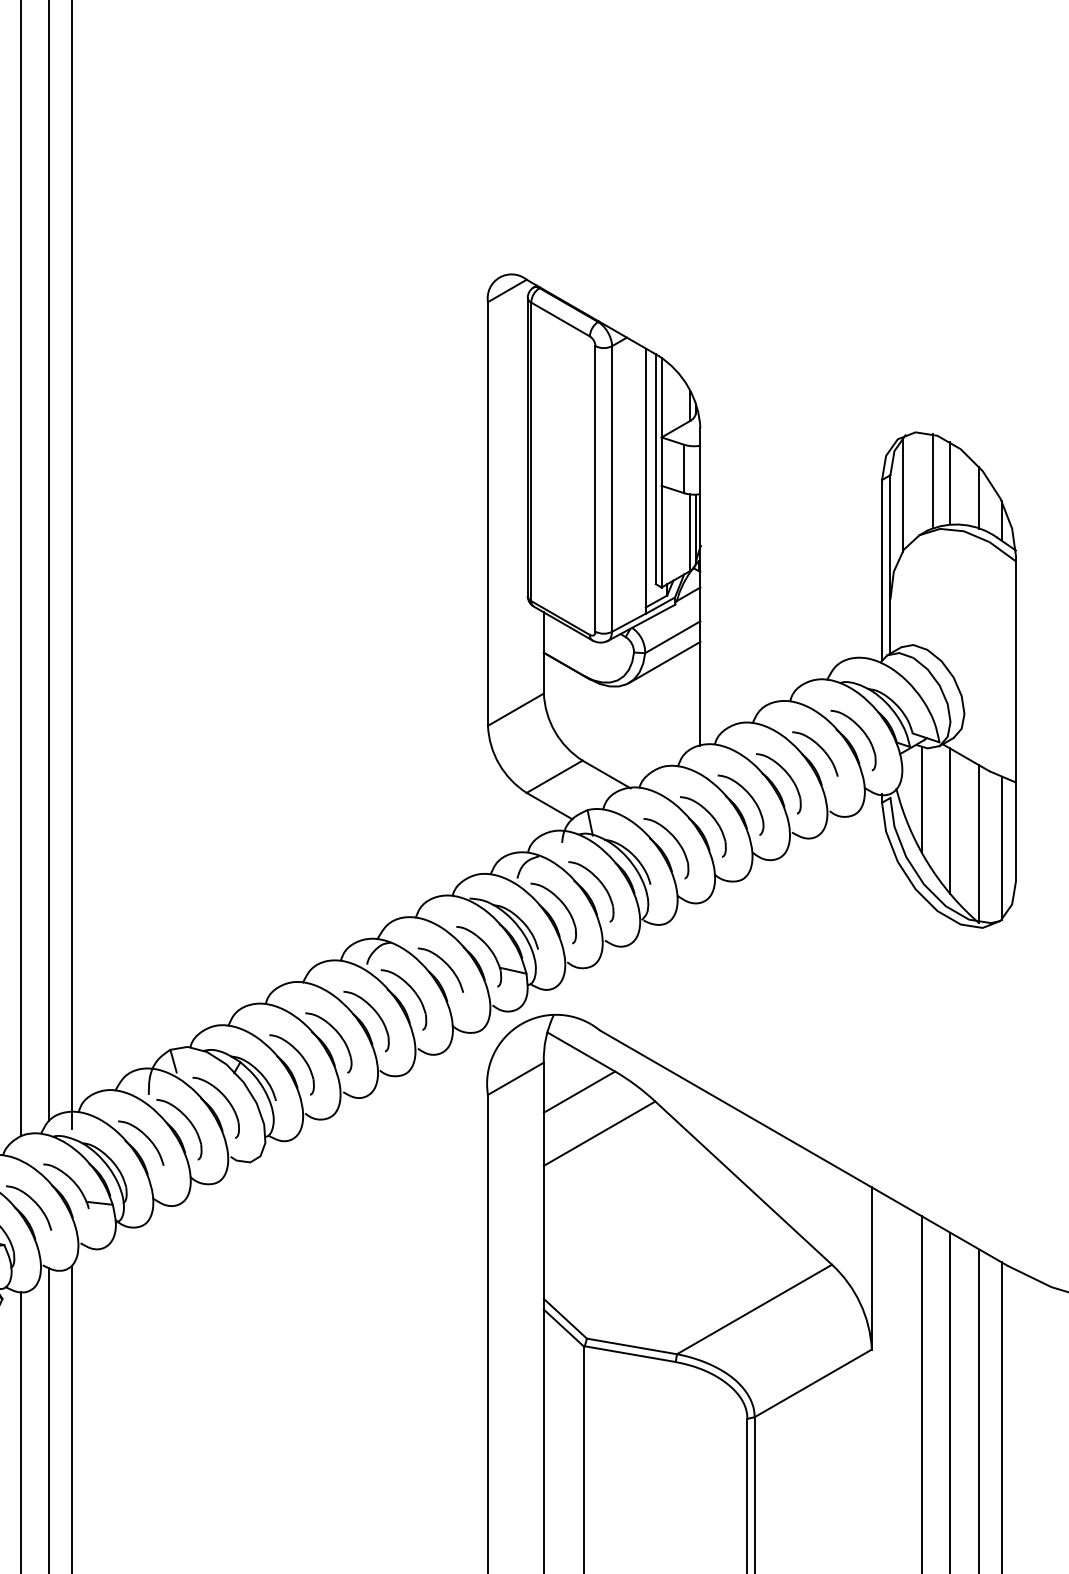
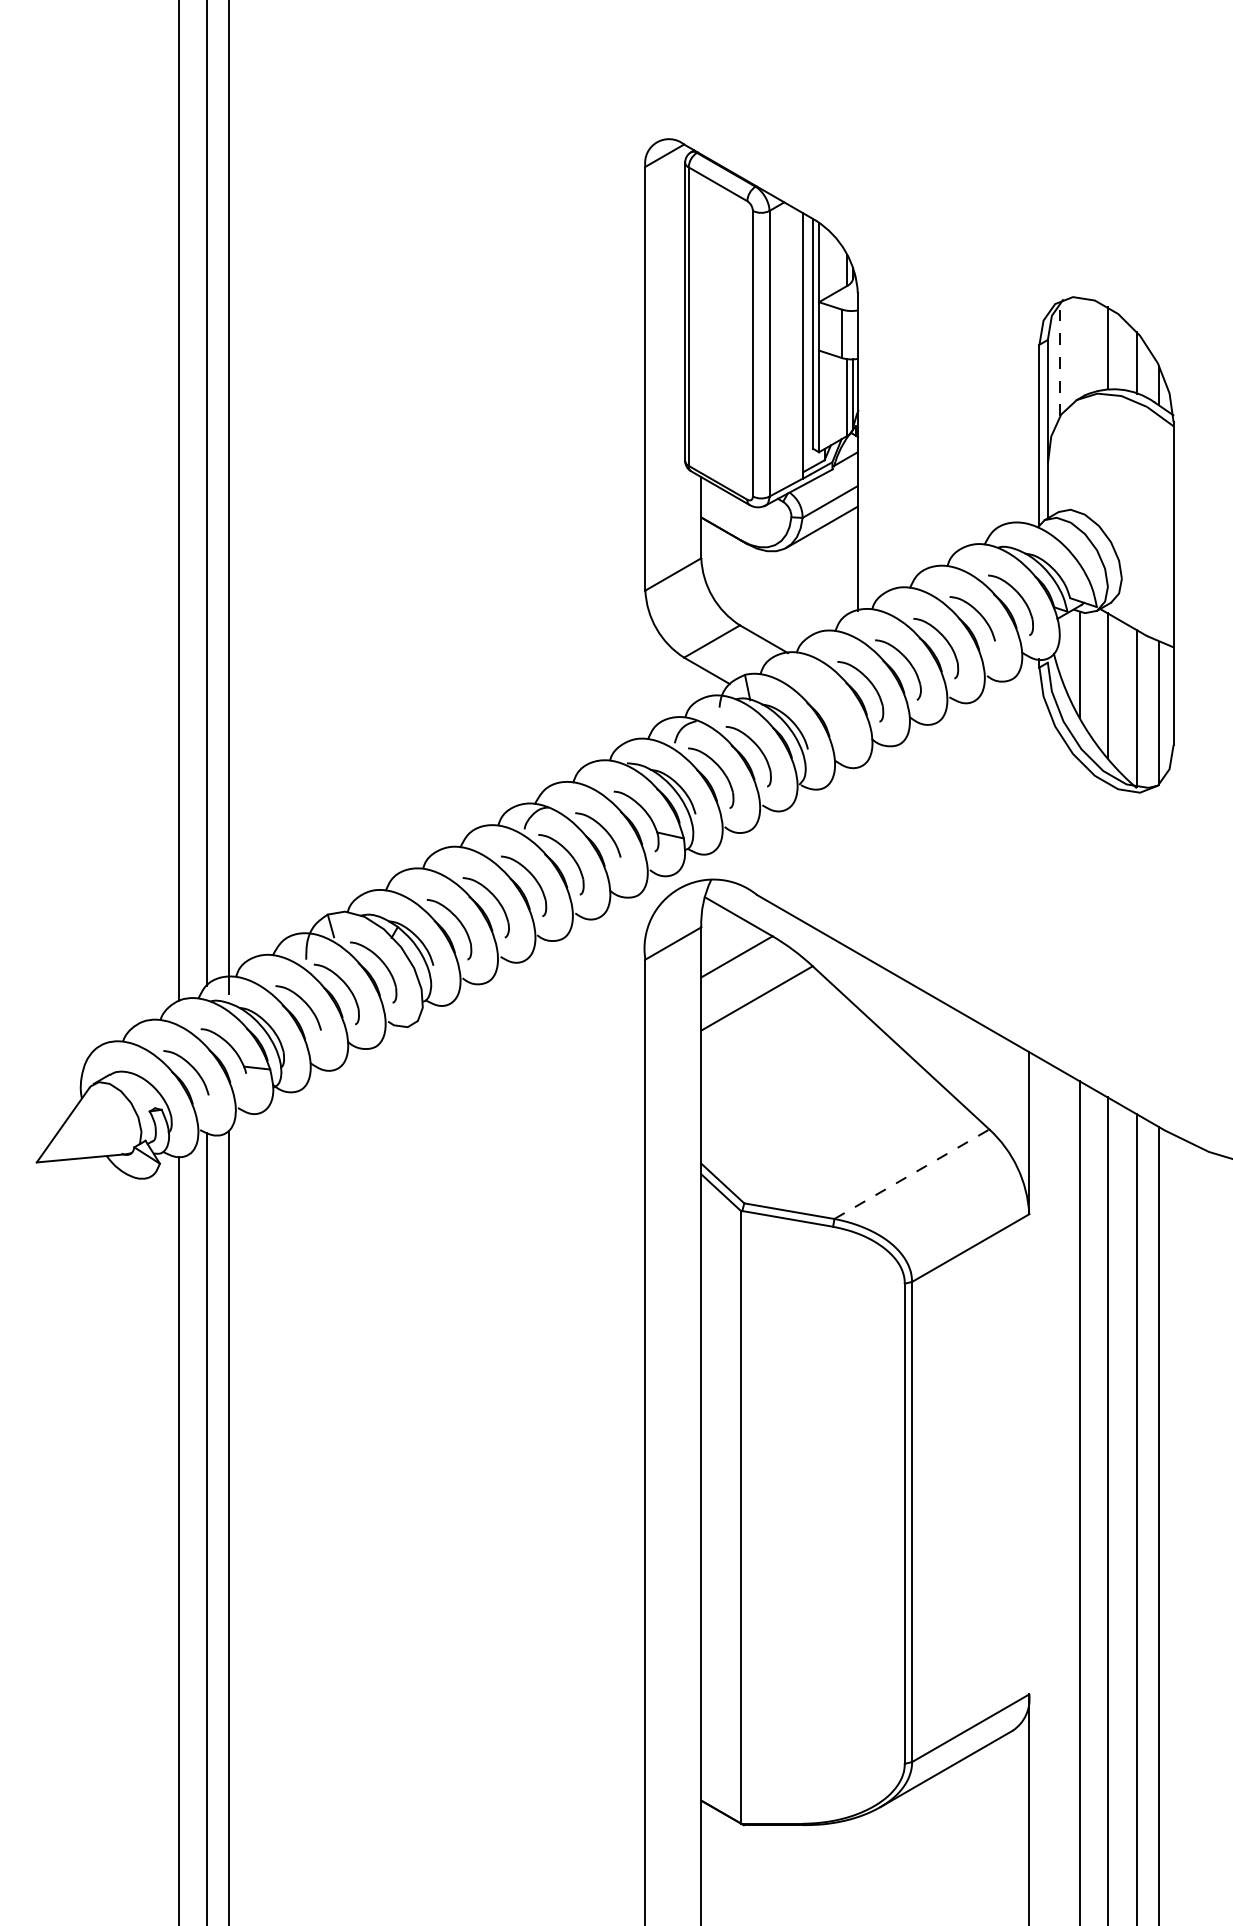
line: (933, 480) -> (1090, 345), removed
line: (903, 494) -> (1060, 359), solid -> dashed
part: (677, 842) -> (834, 707), removed
line: (755, 1309) -> (912, 1174), solid -> dashed

